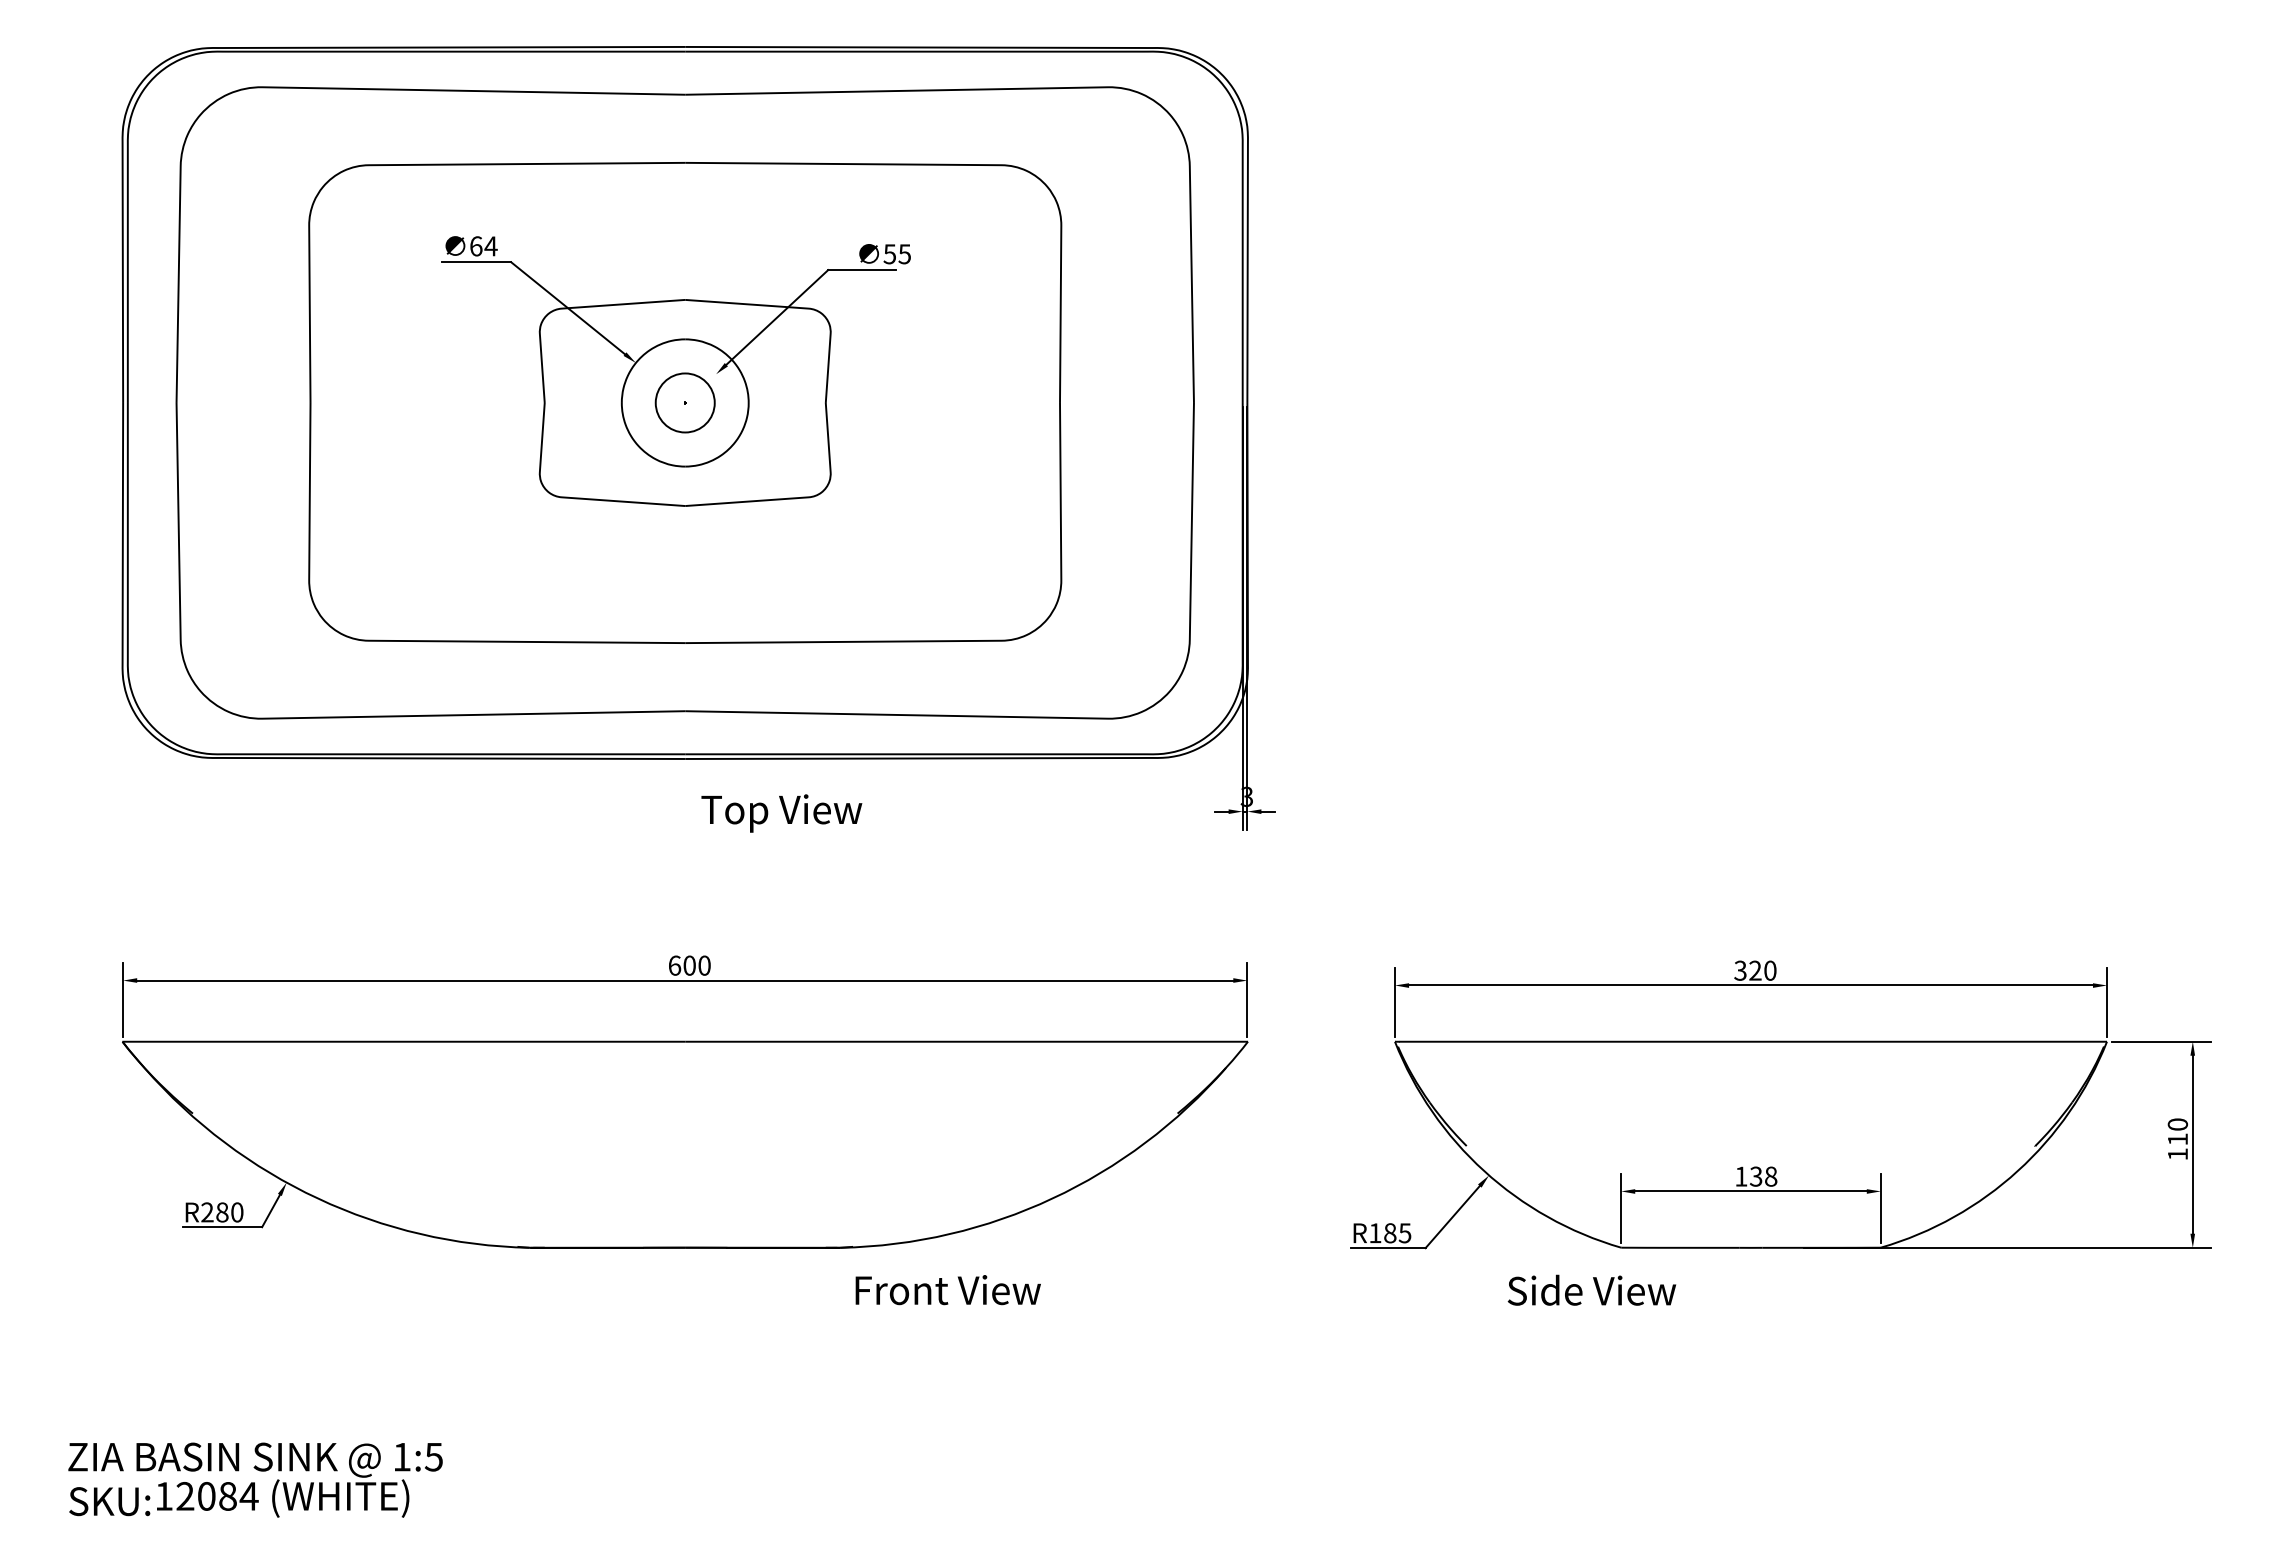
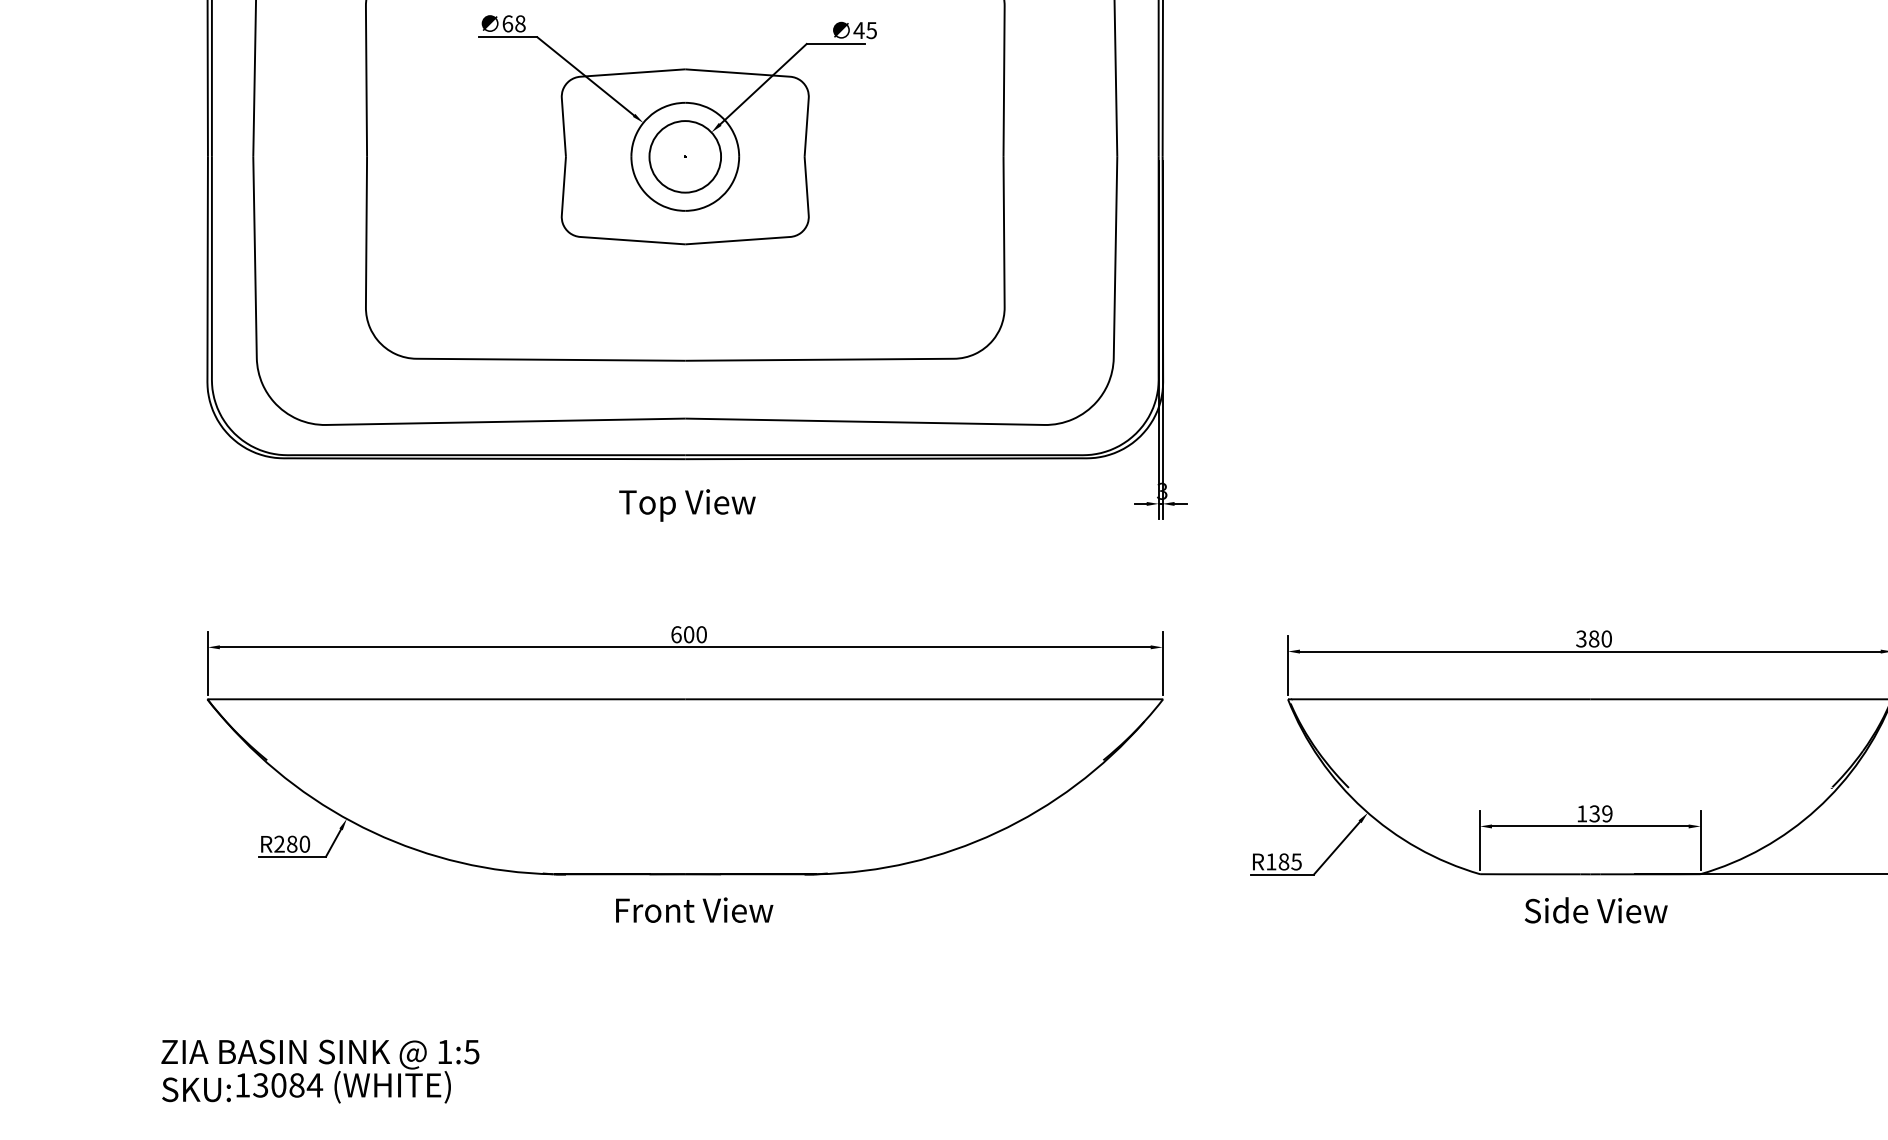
text: (490, 246) -> (519, 23), 64 -> 68
text: (889, 254) -> (858, 30), 55 -> 45
circle: (685, 402) -> (685, 156), size x1.43
text: (781, 813) -> (687, 505), moved
text: (1755, 970) -> (1594, 638), 320 -> 380
text: (1771, 1176) -> (1607, 813), 138 -> 139
text: (1591, 1289) -> (1595, 909), moved
text: (947, 1290) -> (693, 910), moved
text: (185, 1496) -> (260, 1085), 12084 -> 13084

